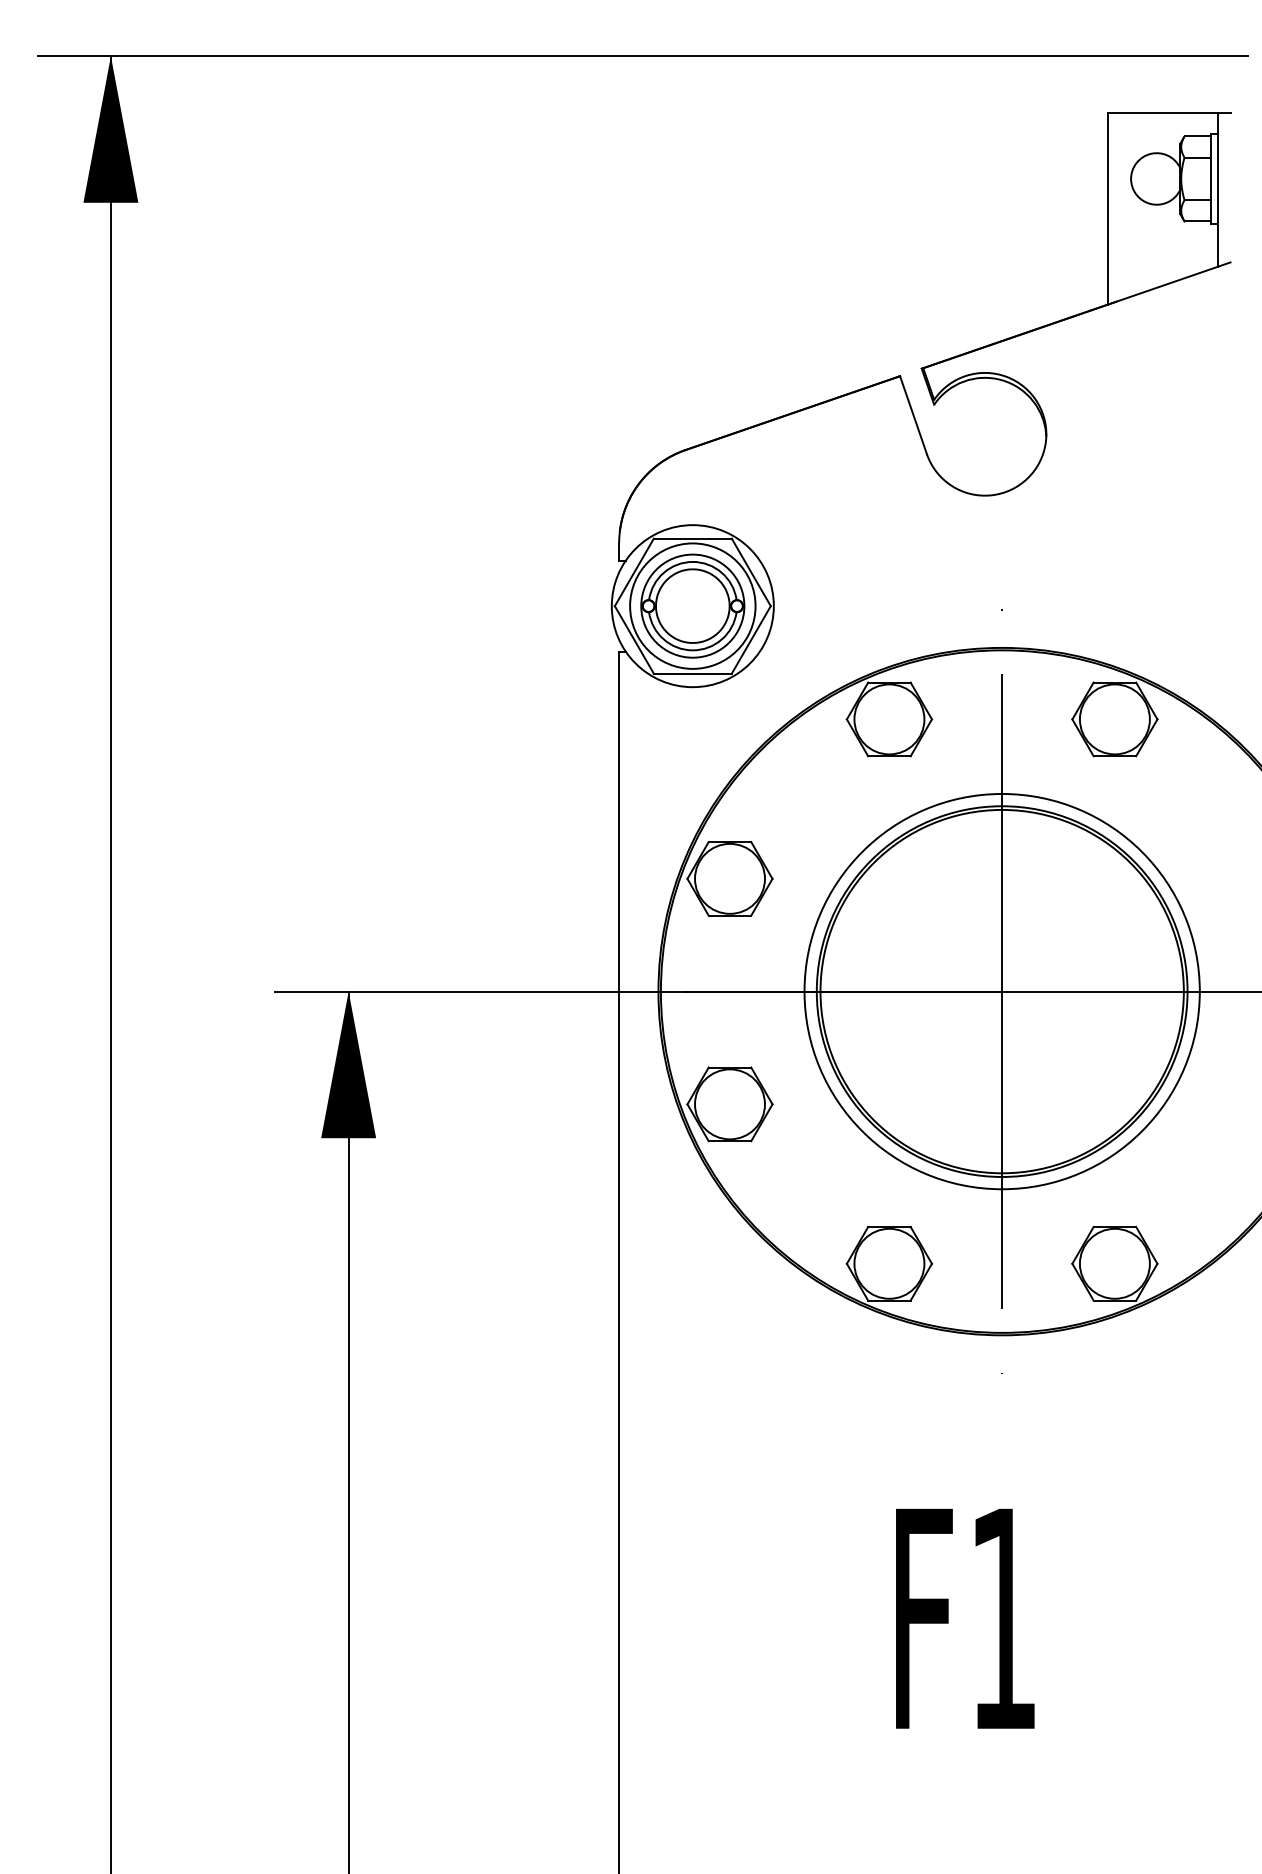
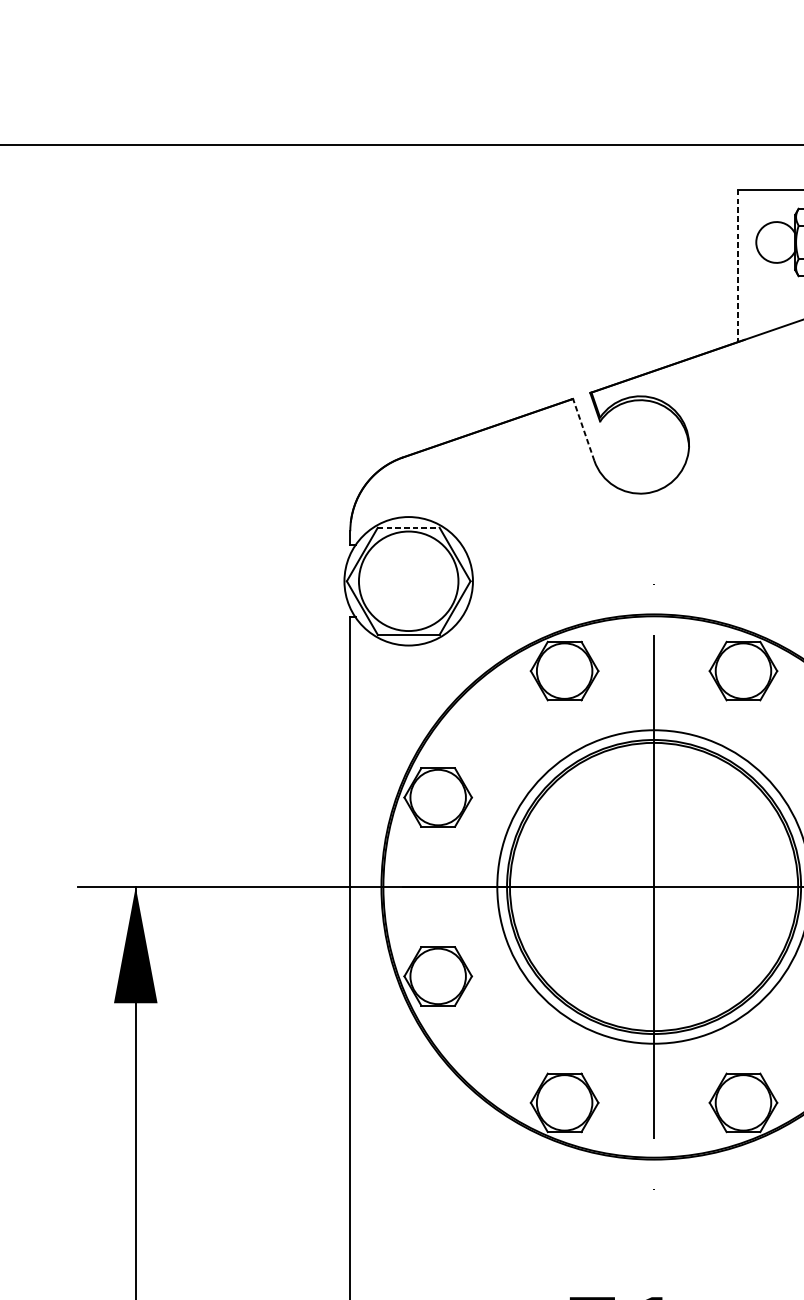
line: (1107, 209) -> (737, 266), solid -> dashed
line: (913, 414) -> (583, 429), solid -> dashed
line: (692, 538) -> (408, 527), solid -> dashed
part: (692, 605) -> (408, 580), removed

